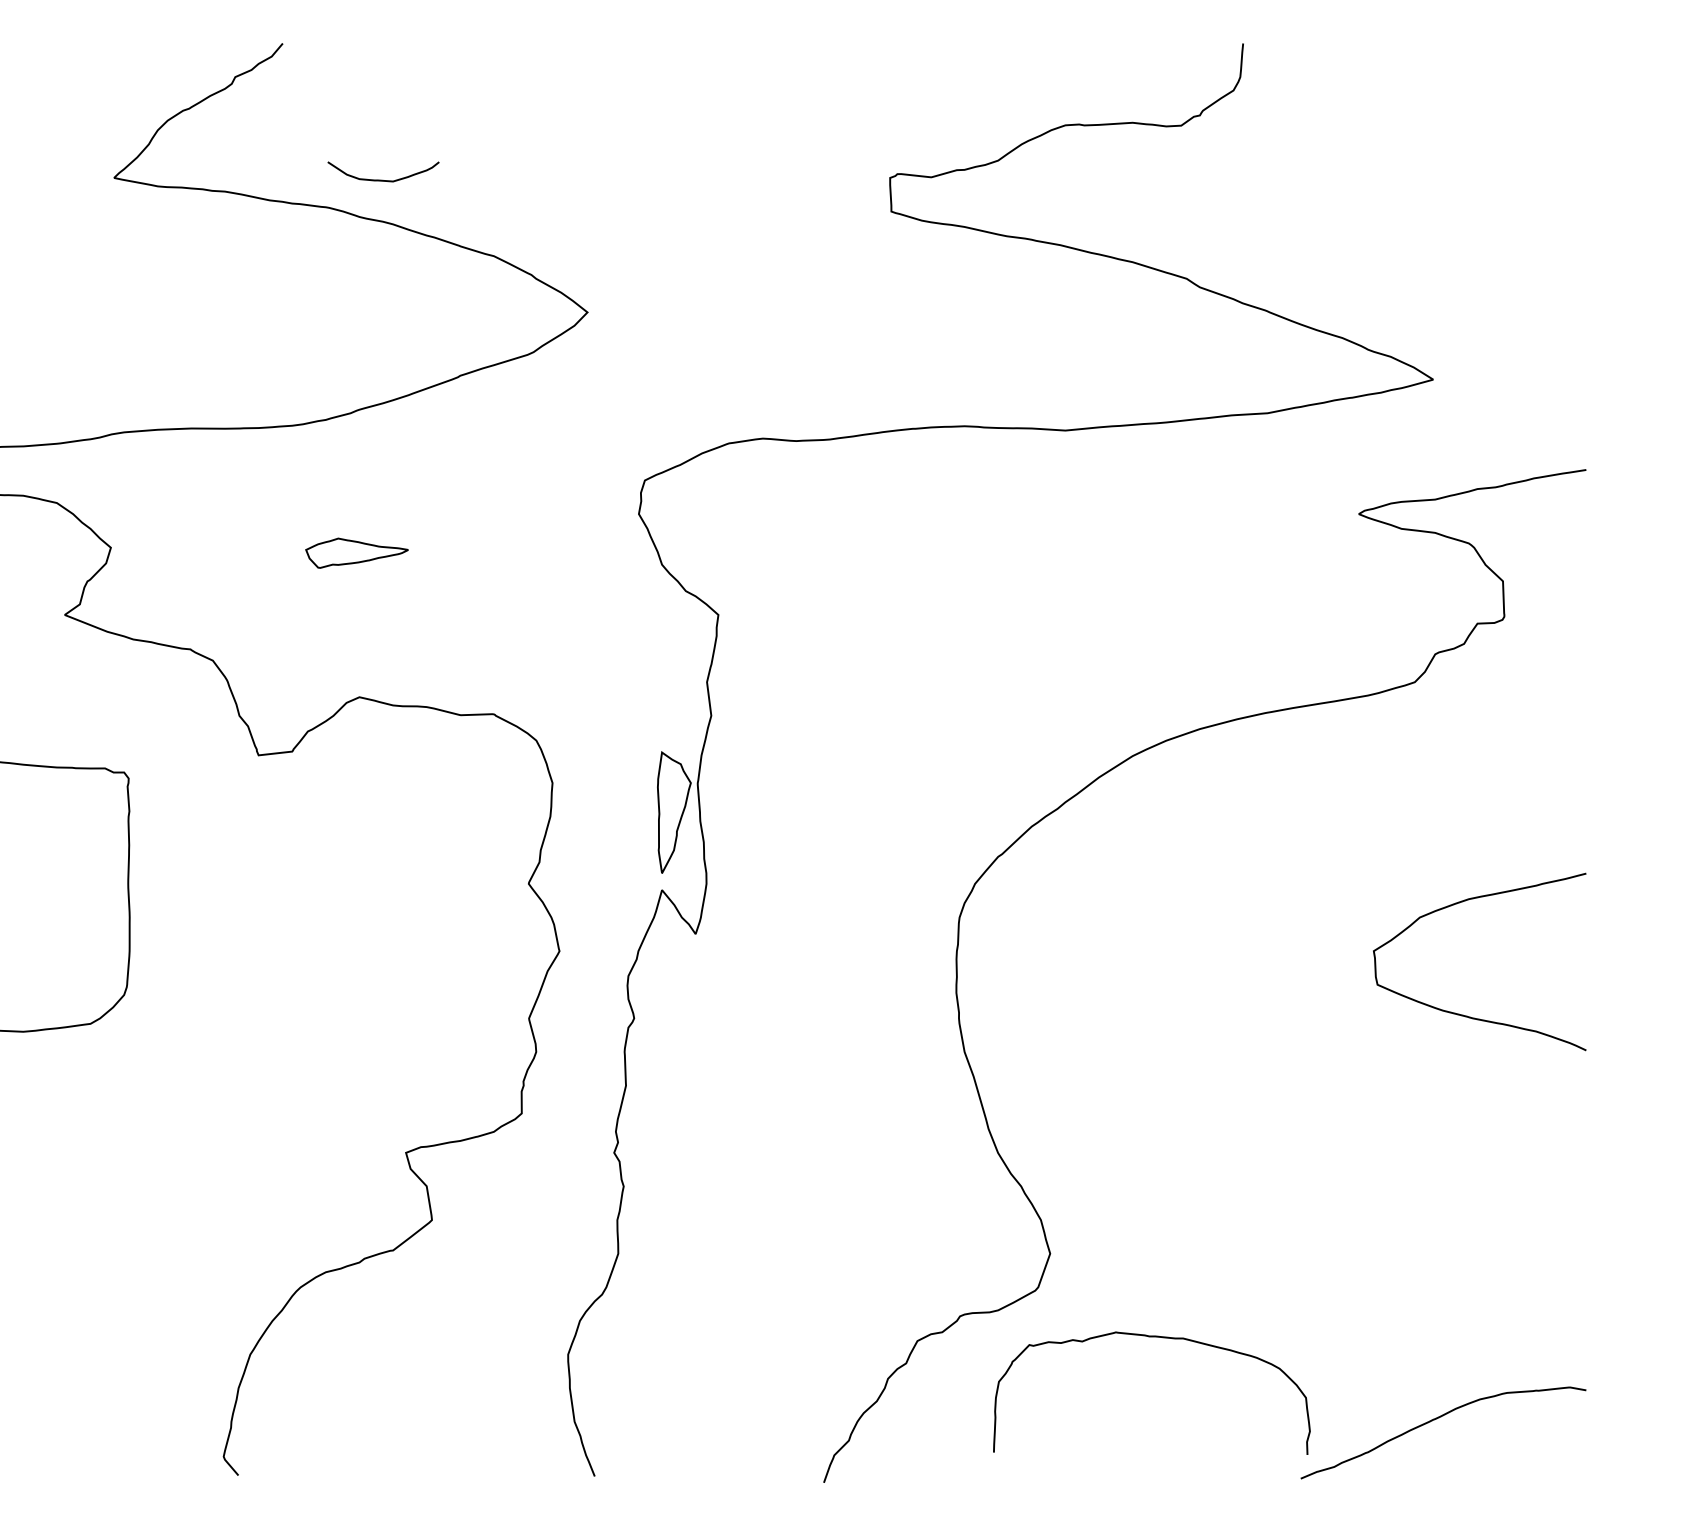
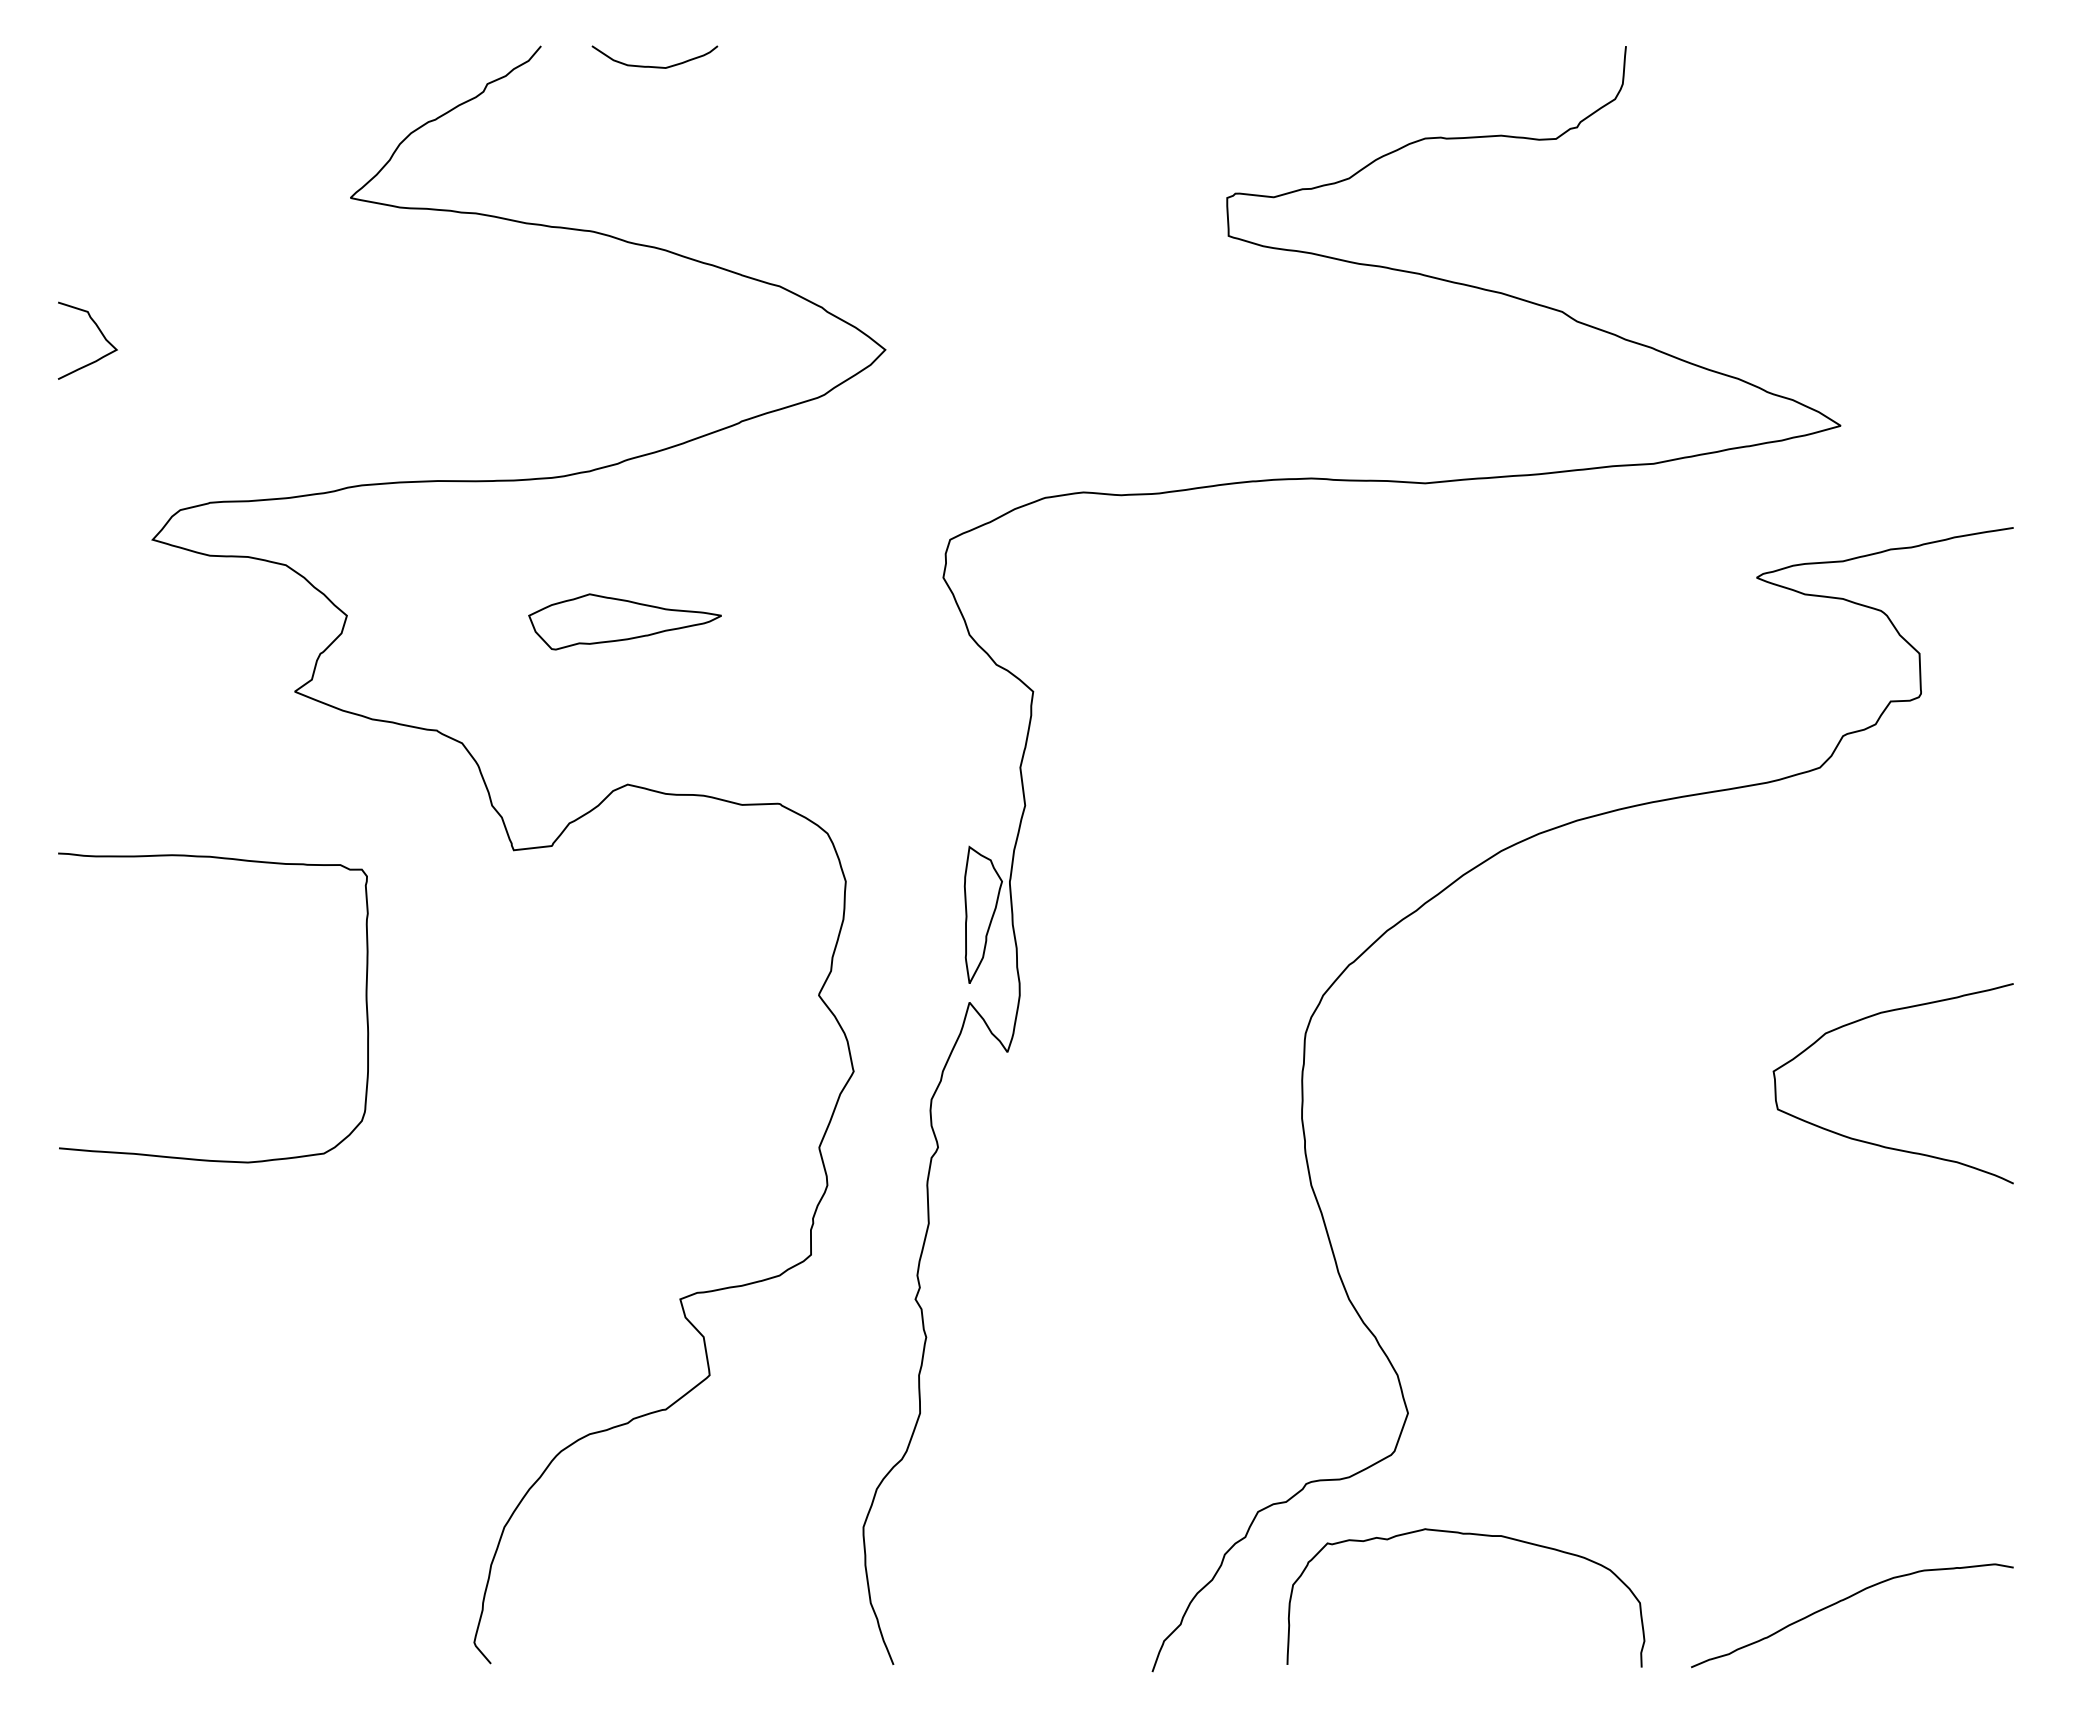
curve: (383, 180) -> (654, 66), moved
part: (356, 552) -> (624, 621), size x1.67
curve: (1159, 1338) -> (1474, 1535), moved

